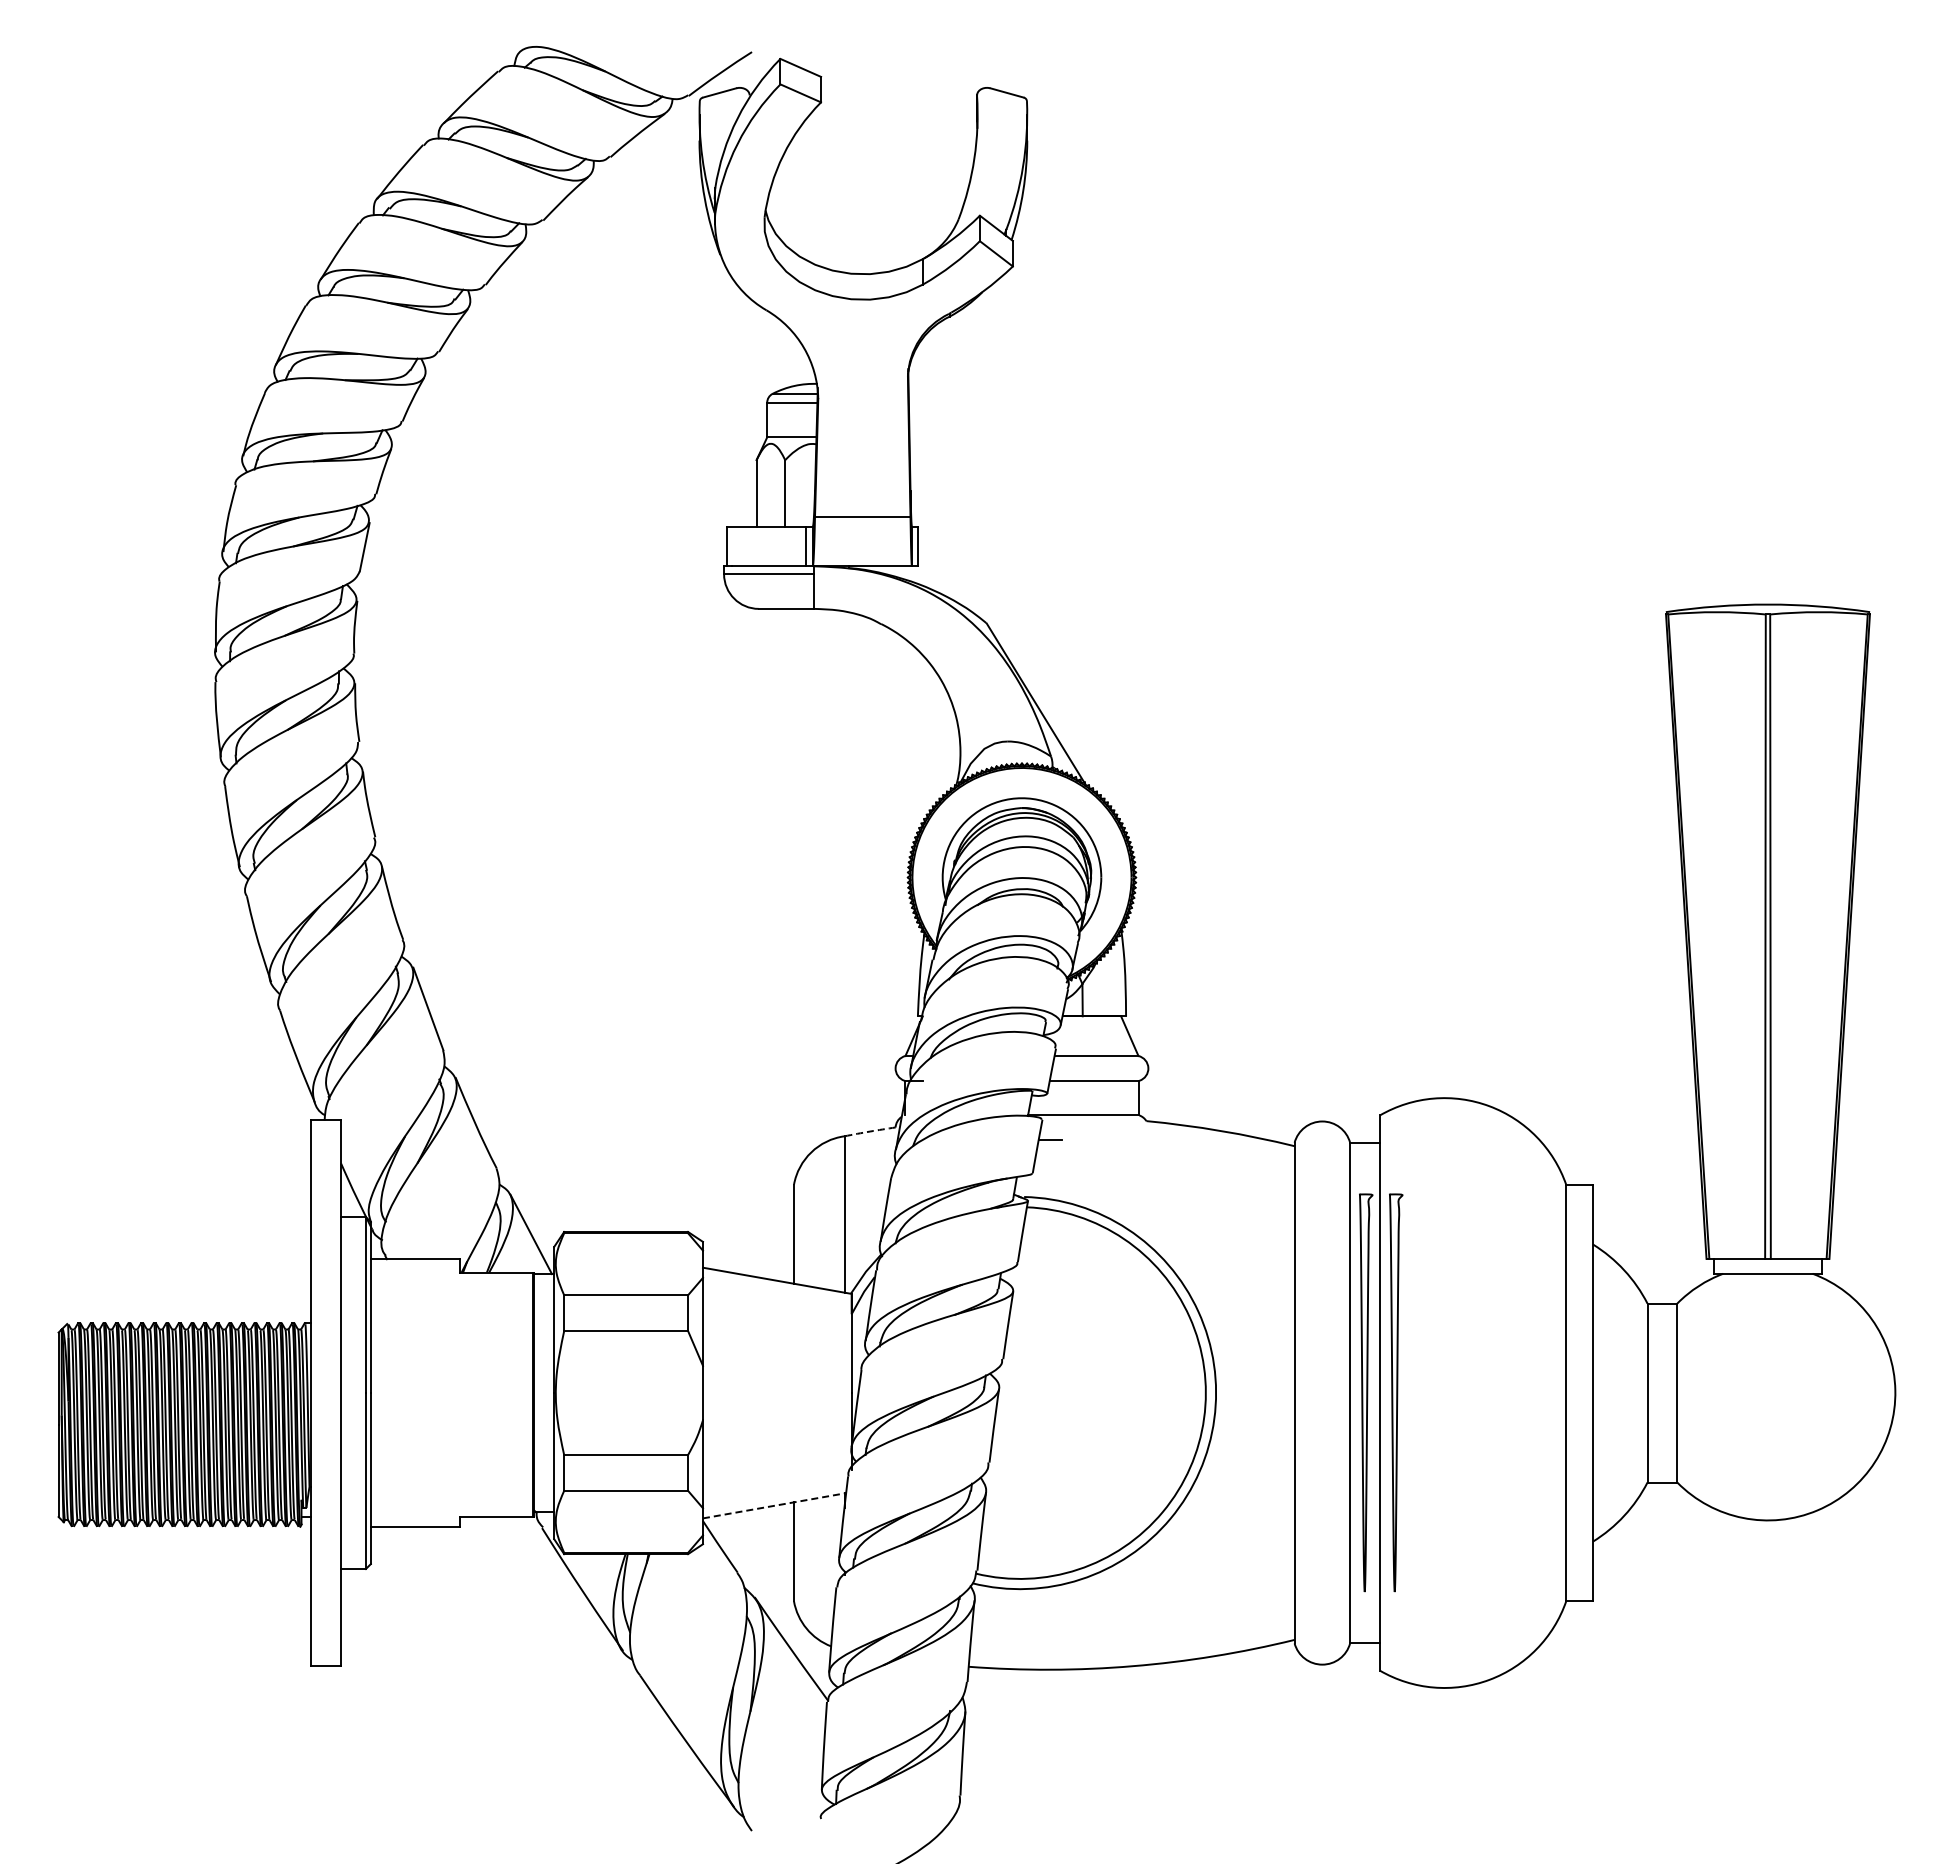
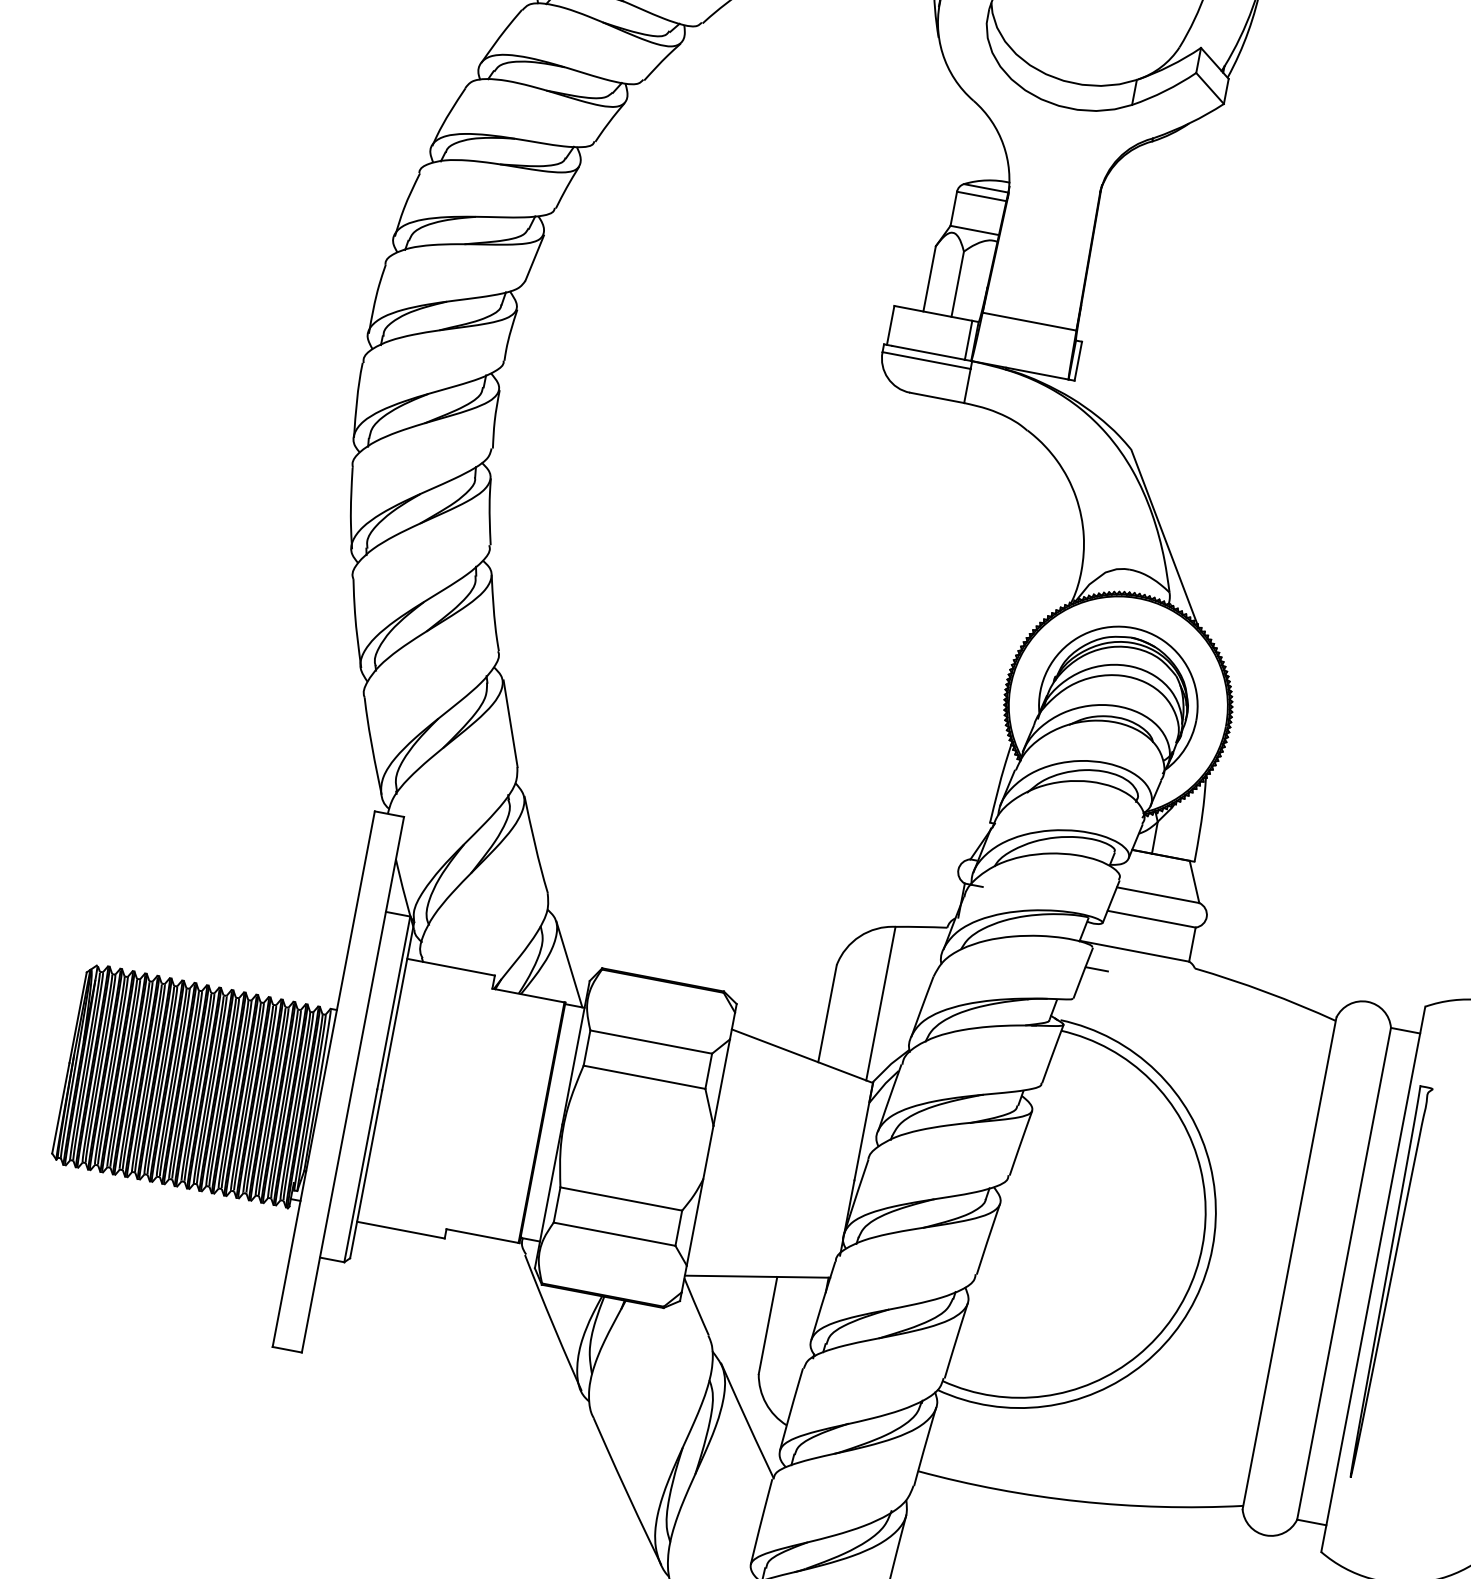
arc: (870, 1131) -> (921, 927), dashed -> solid
curve: (1366, 1392) -> (1360, 1276), removed
line: (774, 1505) -> (757, 1276), dashed -> solid

